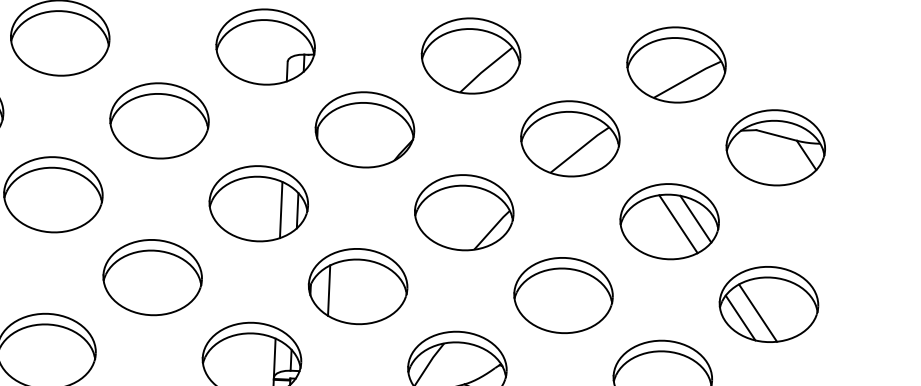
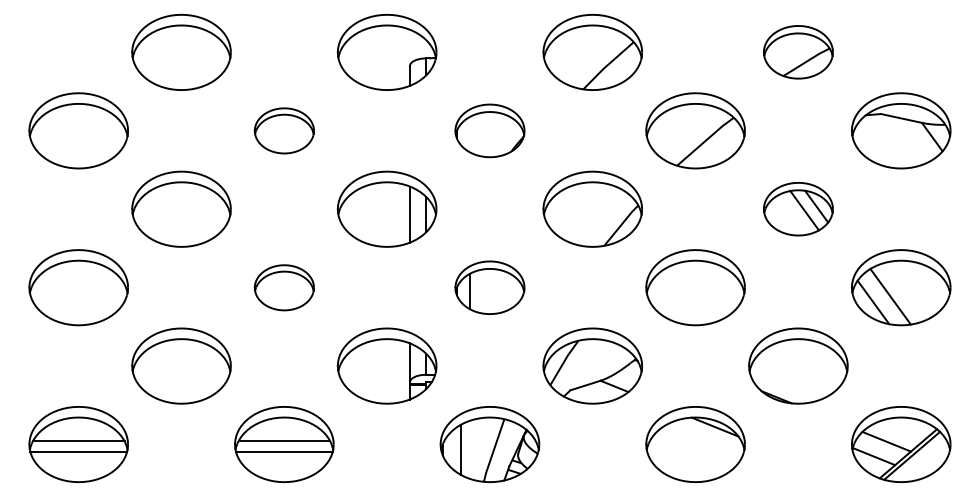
part: (676, 64) -> (798, 51), size x0.7
part: (159, 120) -> (284, 130), size x0.6
part: (364, 129) -> (489, 130), size x0.7
part: (669, 220) -> (798, 208), size x0.7
part: (152, 277) -> (284, 287), size x0.6
part: (357, 286) -> (489, 287), size x0.7

